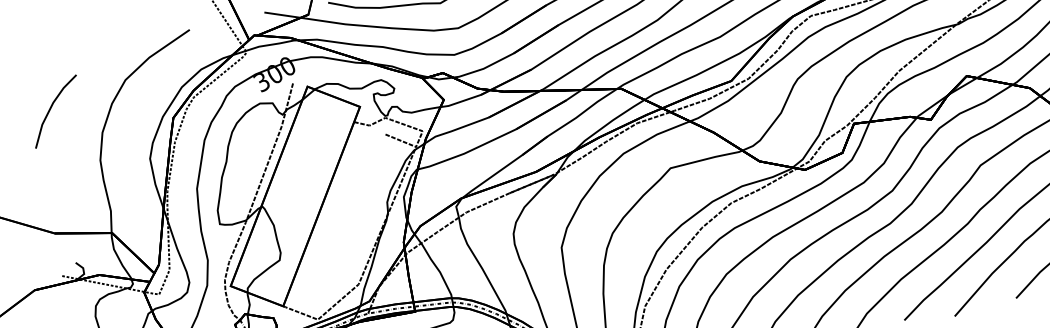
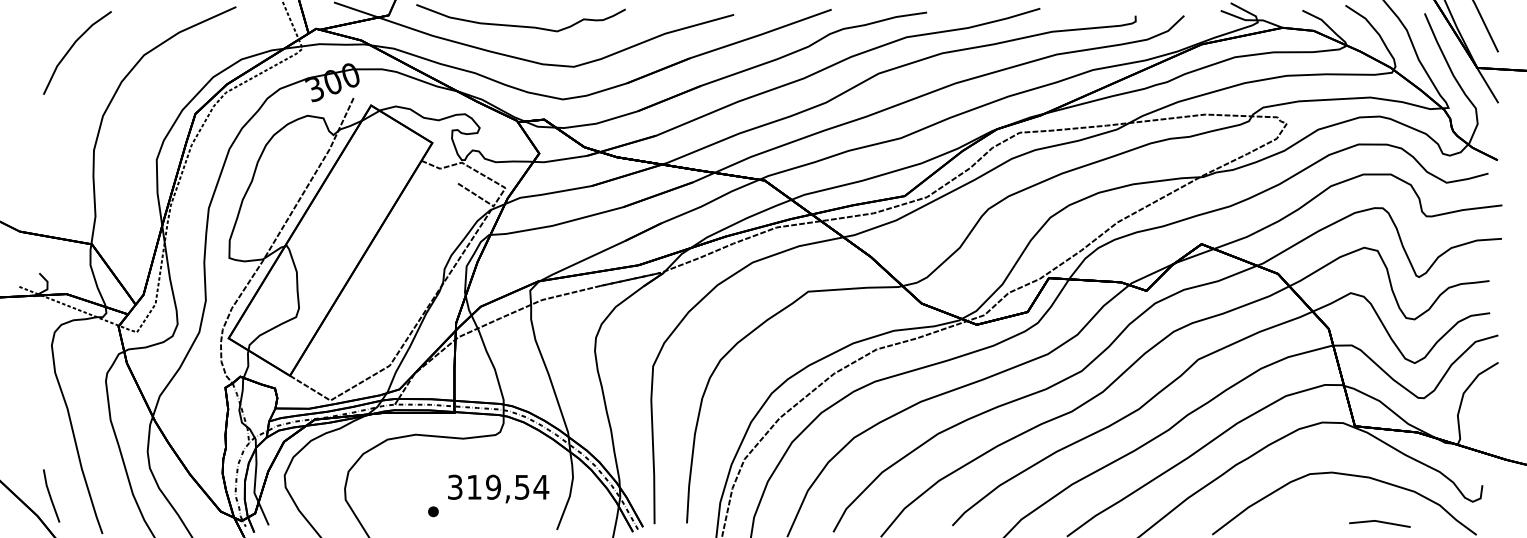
line: (51, 108) -> (72, 47), moved

